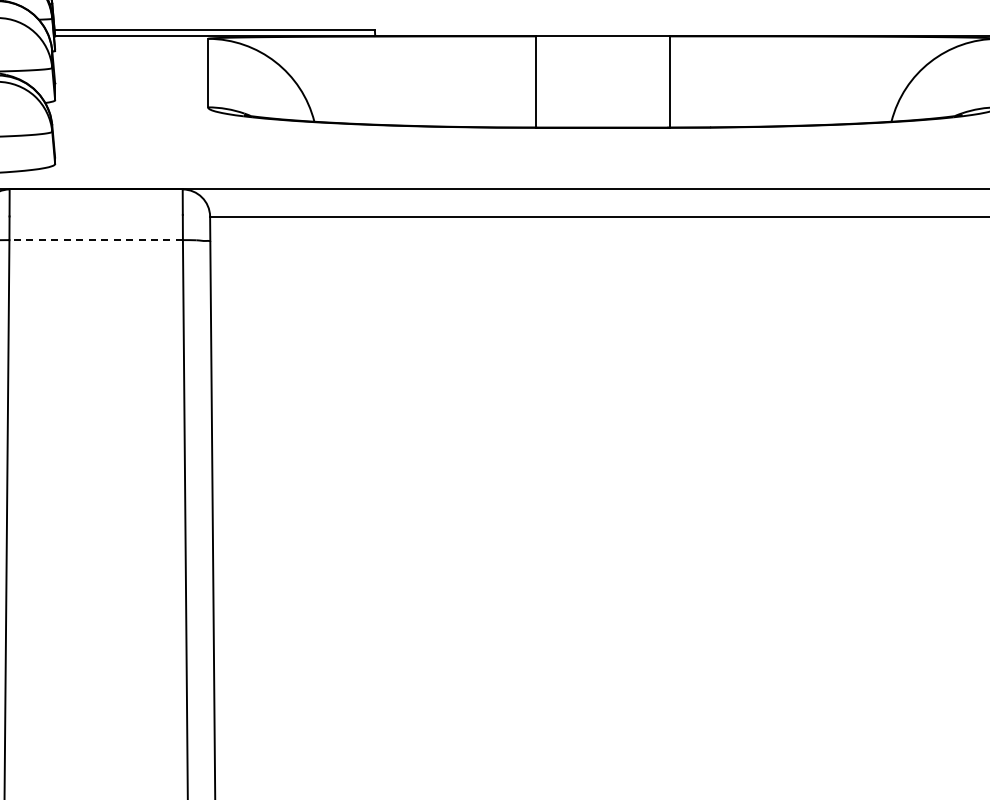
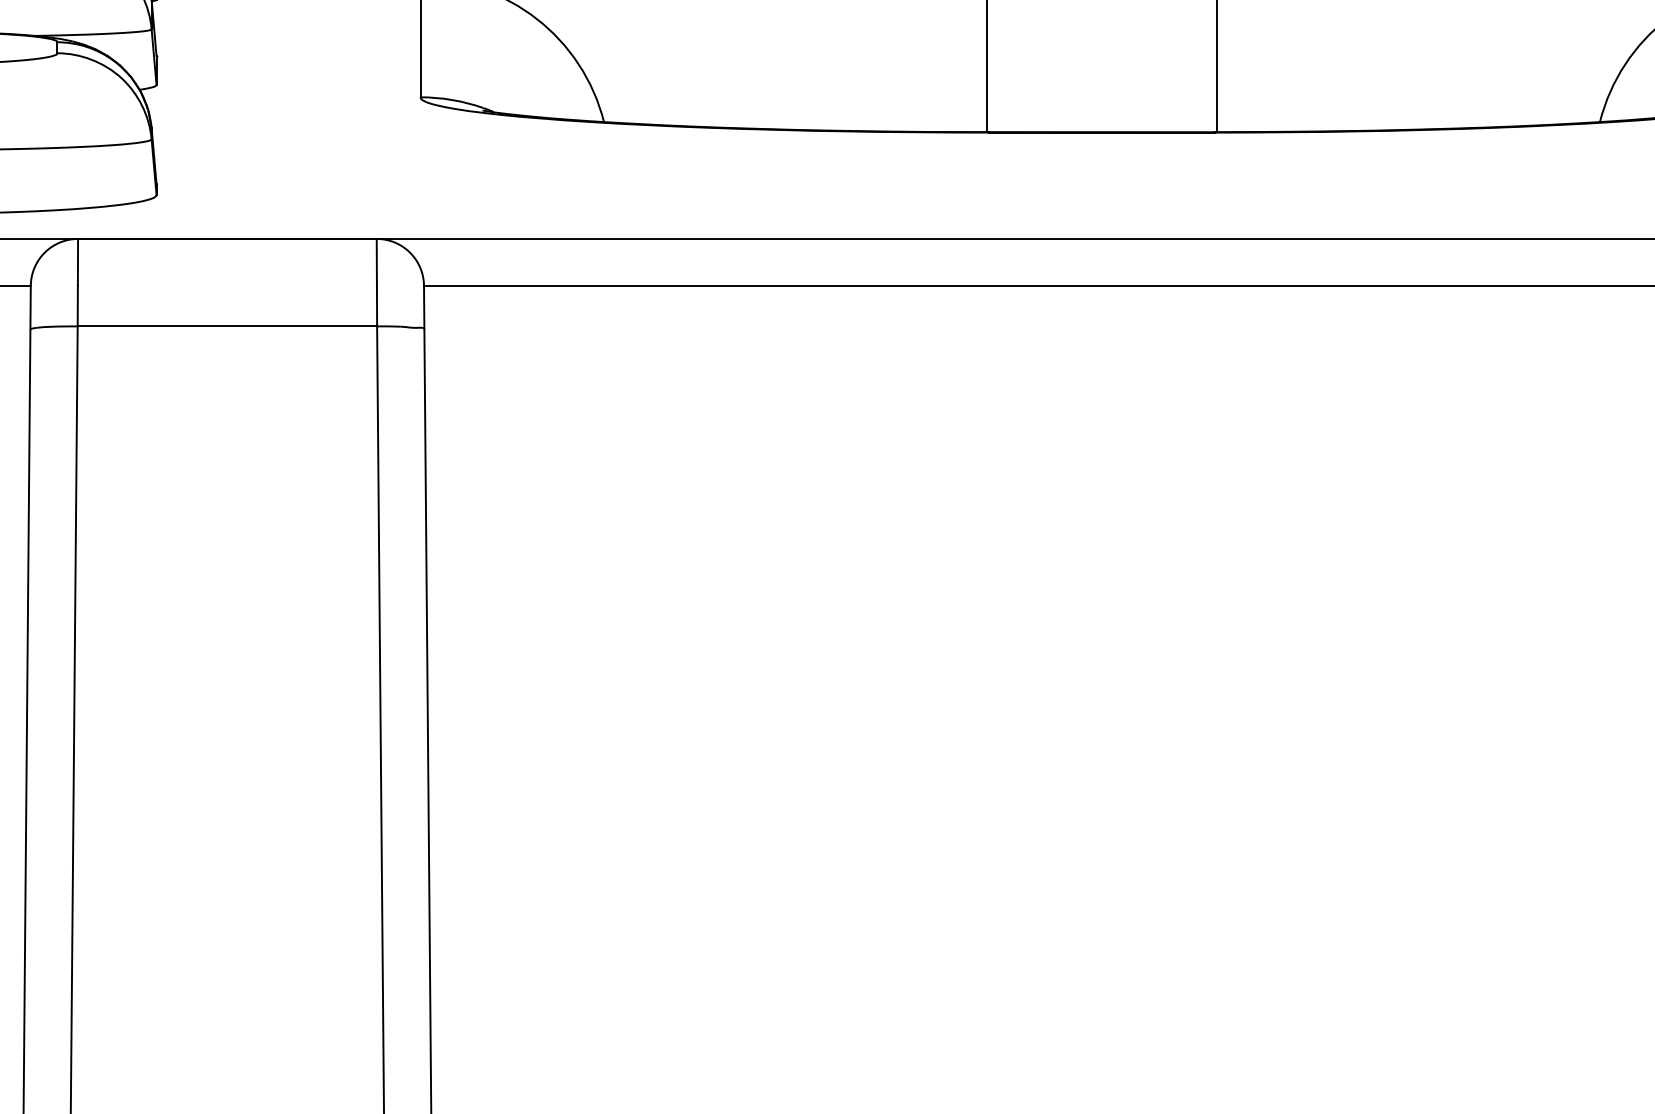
line: (96, 240) -> (227, 327), dashed -> solid

